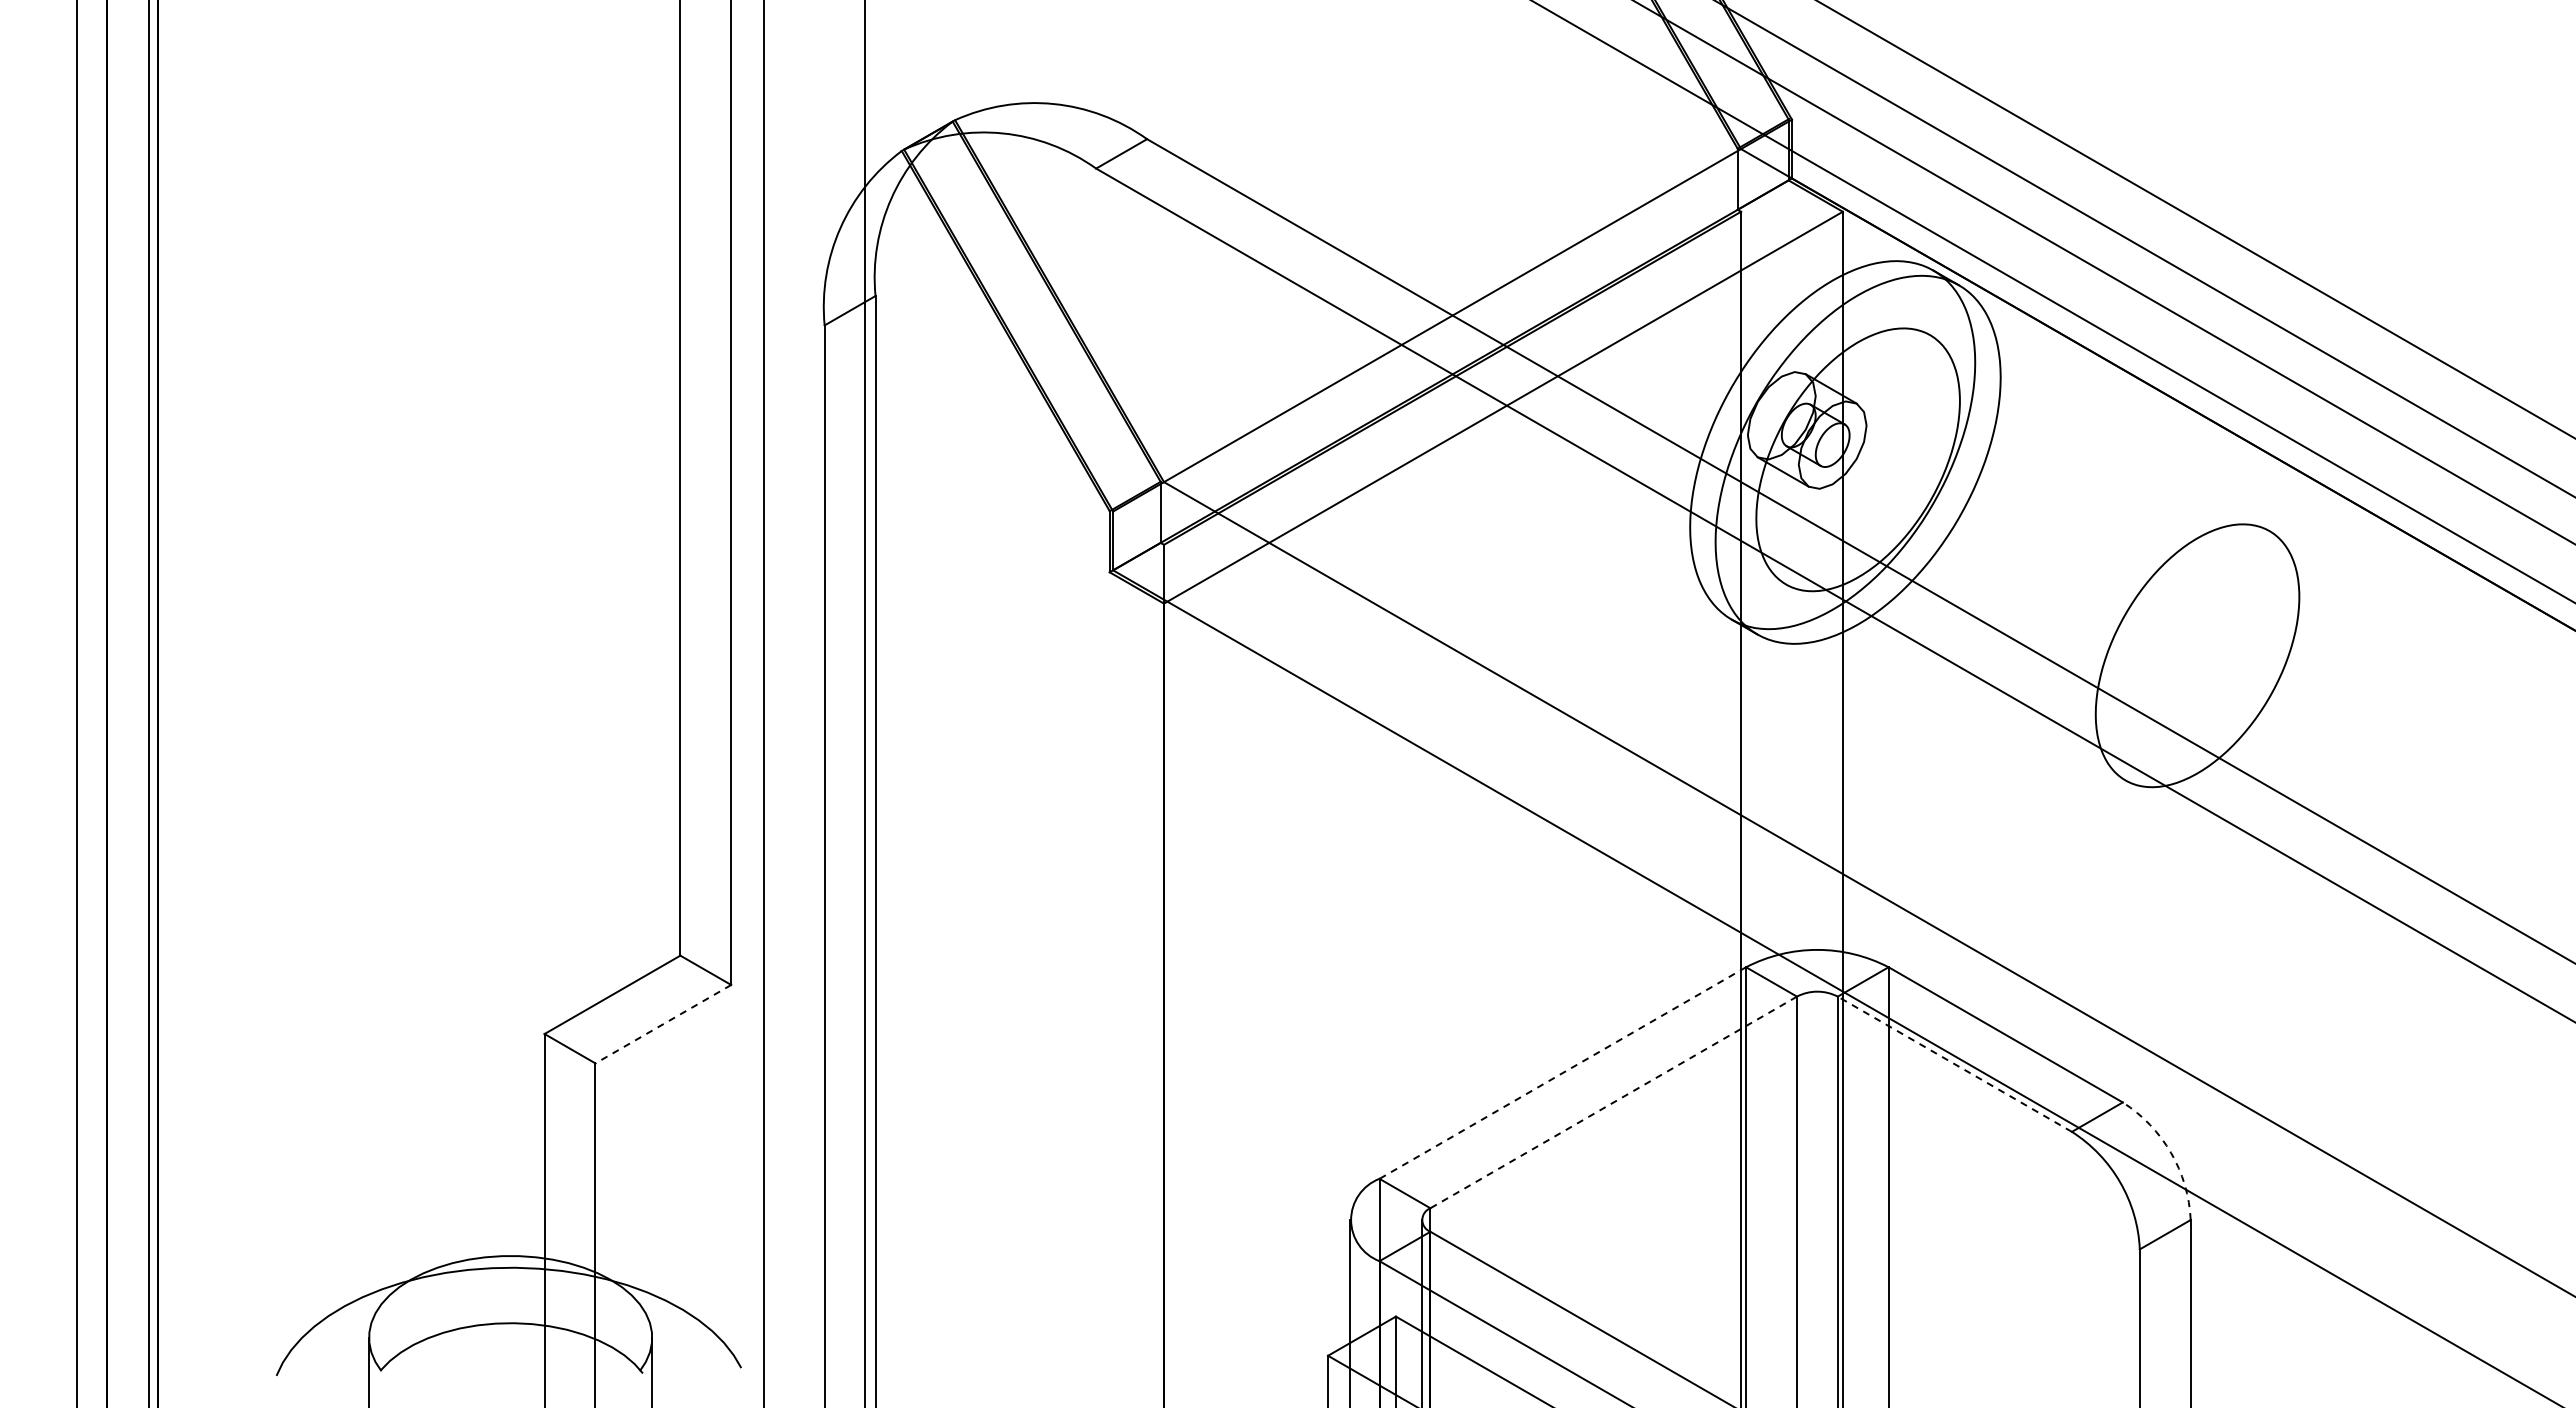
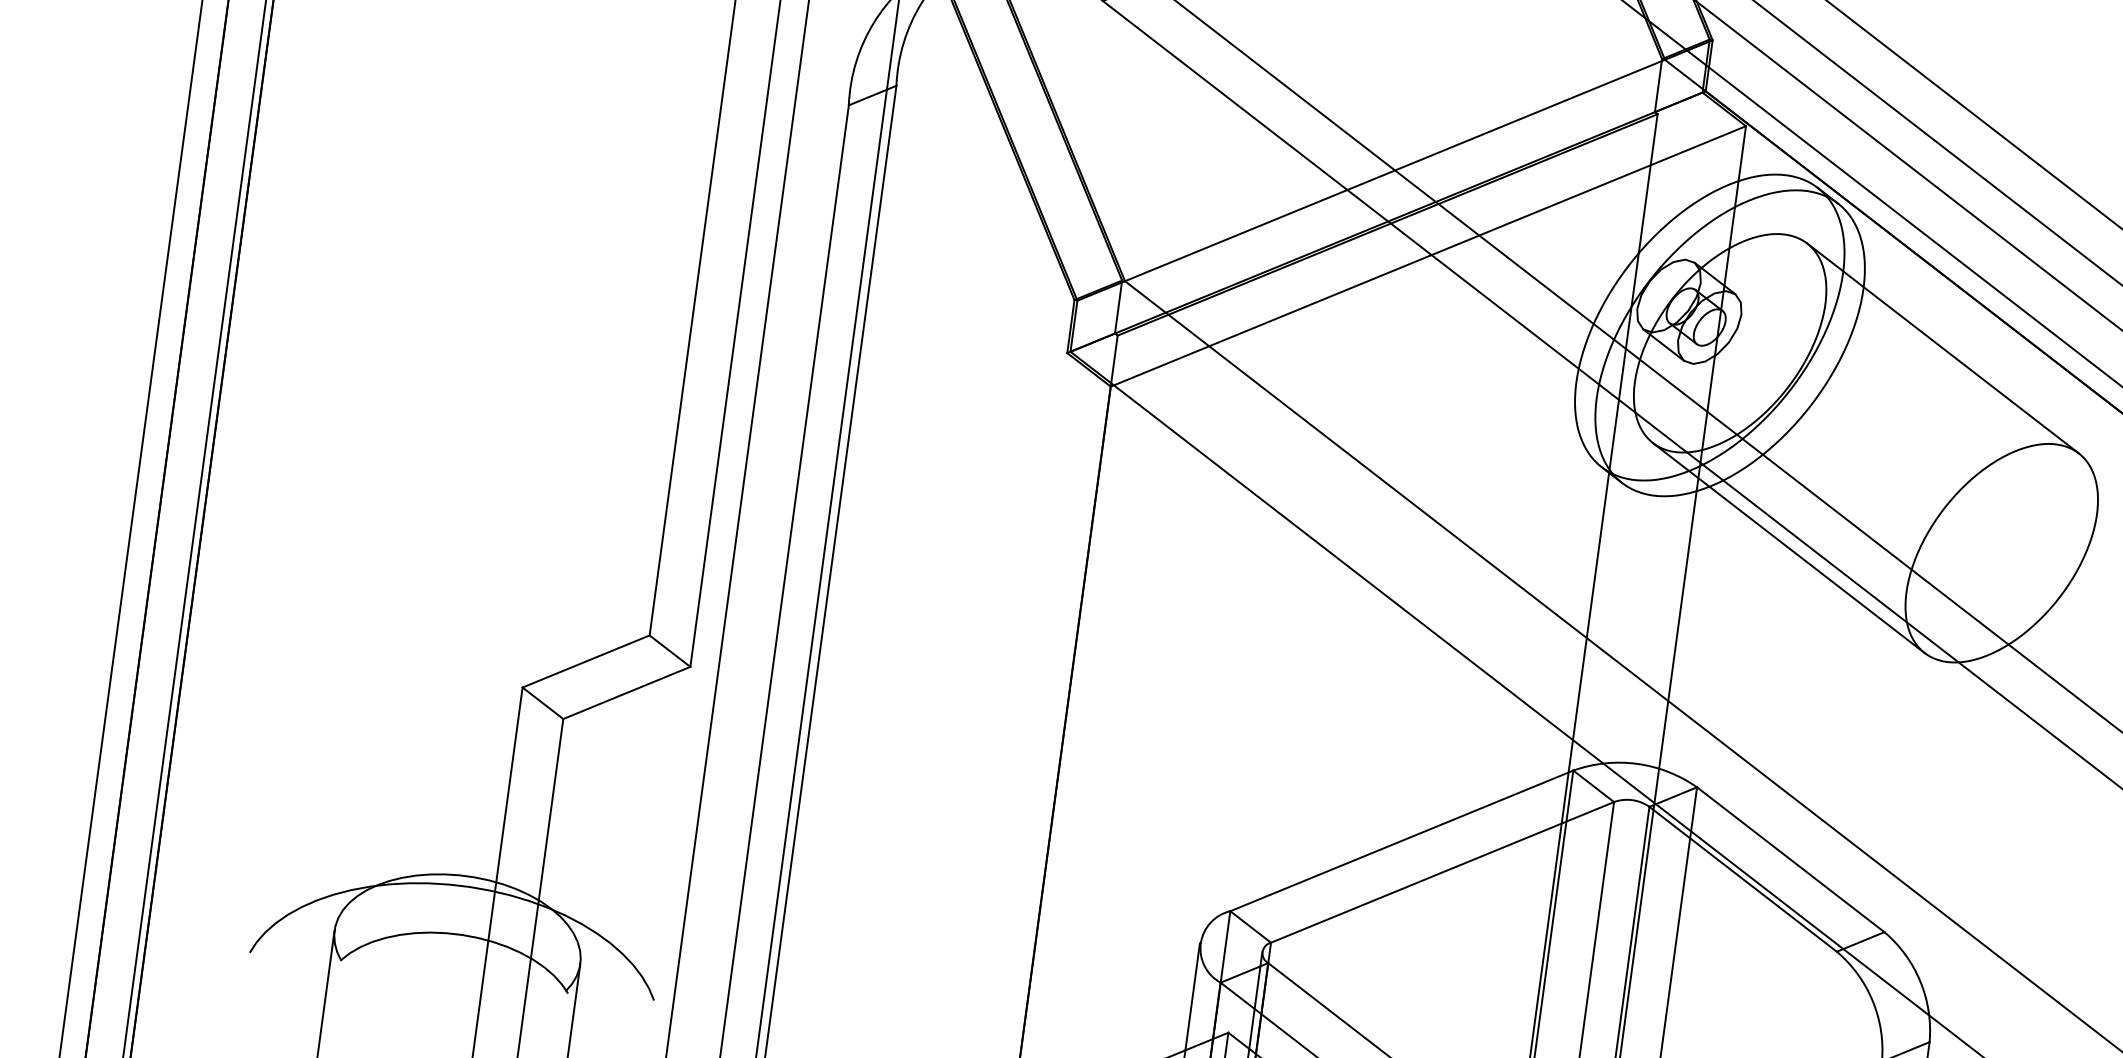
line: (2099, 433) -> (1942, 348), added
line: (1955, 682) -> (1788, 548), added
line: (662, 1024) -> (626, 693), dashed -> solid
line: (1954, 1064) -> (1742, 879), dashed -> solid
line: (1562, 1073) -> (1401, 841), dashed -> solid
line: (1613, 1102) -> (1442, 872), dashed -> solid
arc: (2171, 1152) -> (1920, 981), dashed -> solid

